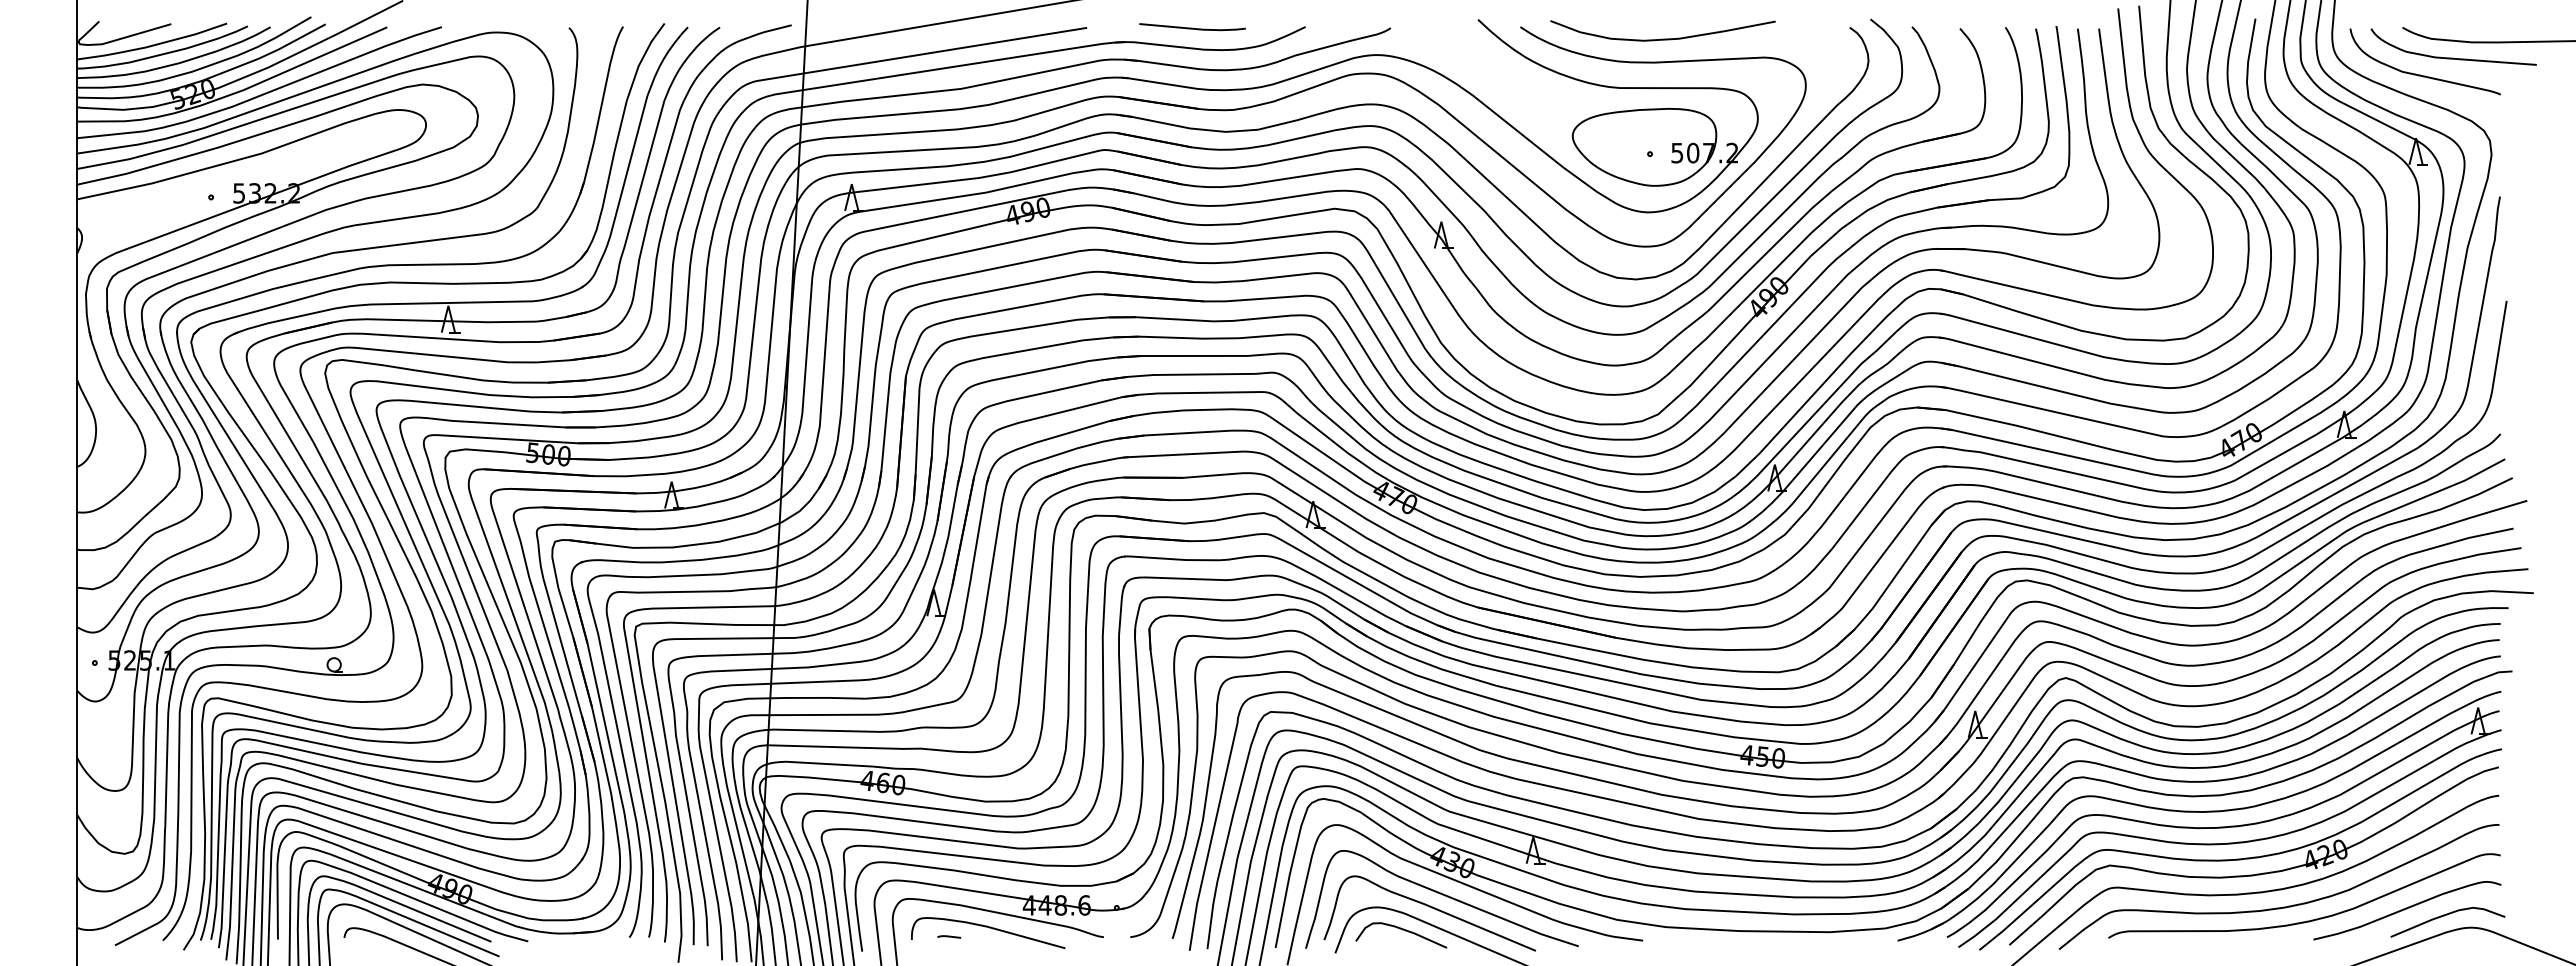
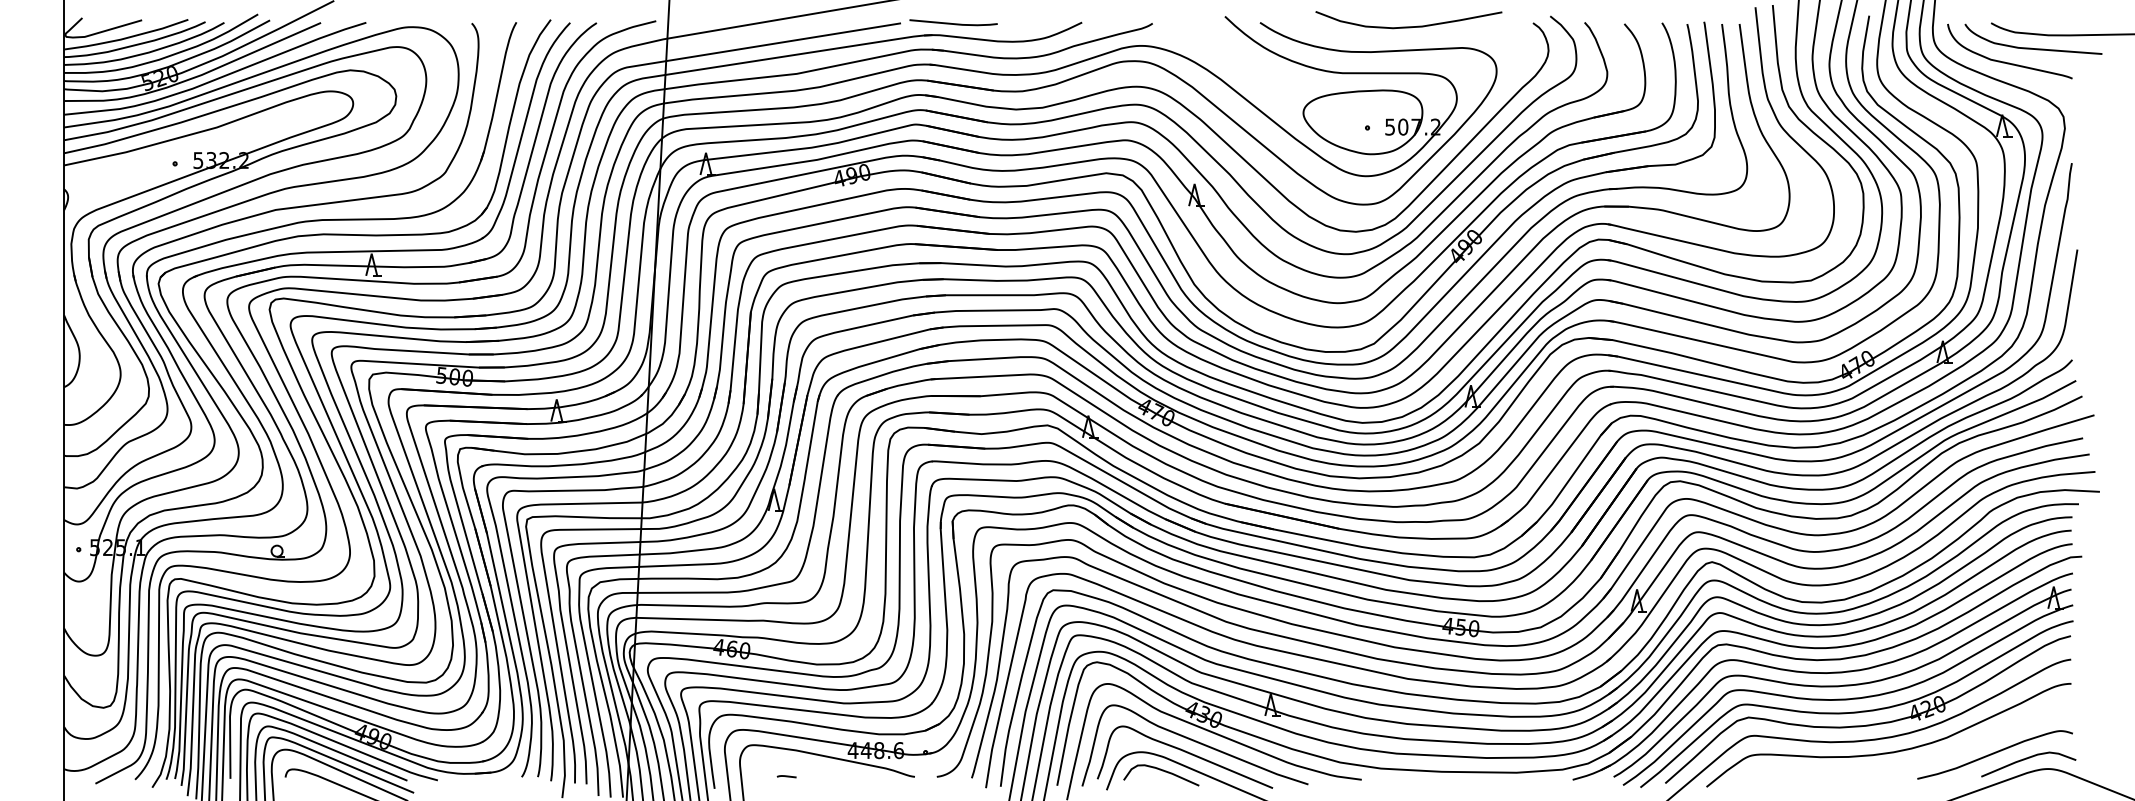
line: (1192, 27) -> (953, 23), moved
curve: (1662, 38) -> (1408, 26), moved
curve: (2311, 919) -> (1915, 762), removed
curve: (989, 928) -> (820, 769), removed

